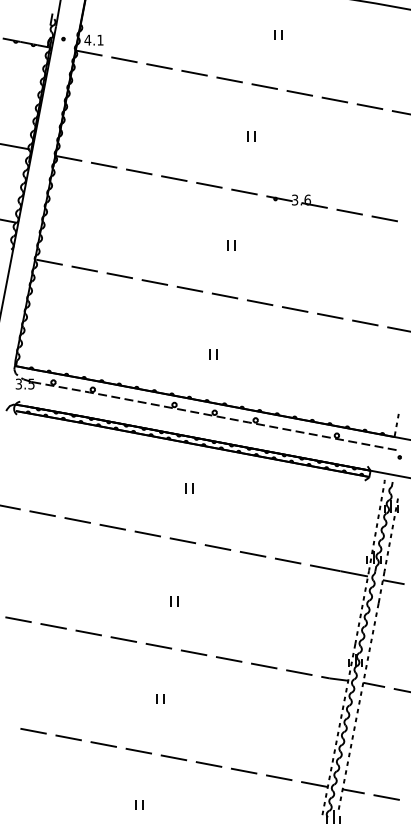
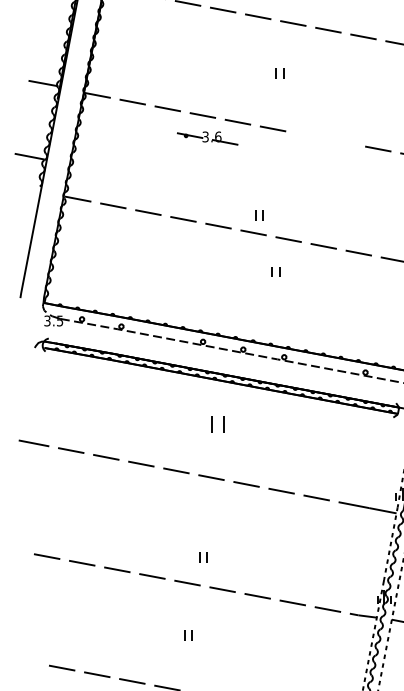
part: (296, 201) -> (207, 138), moved
part: (231, 245) -> (260, 215), moved
part: (213, 354) -> (276, 272), moved
part: (189, 488) -> (218, 425), size x1.6
part: (174, 601) -> (203, 557), moved

